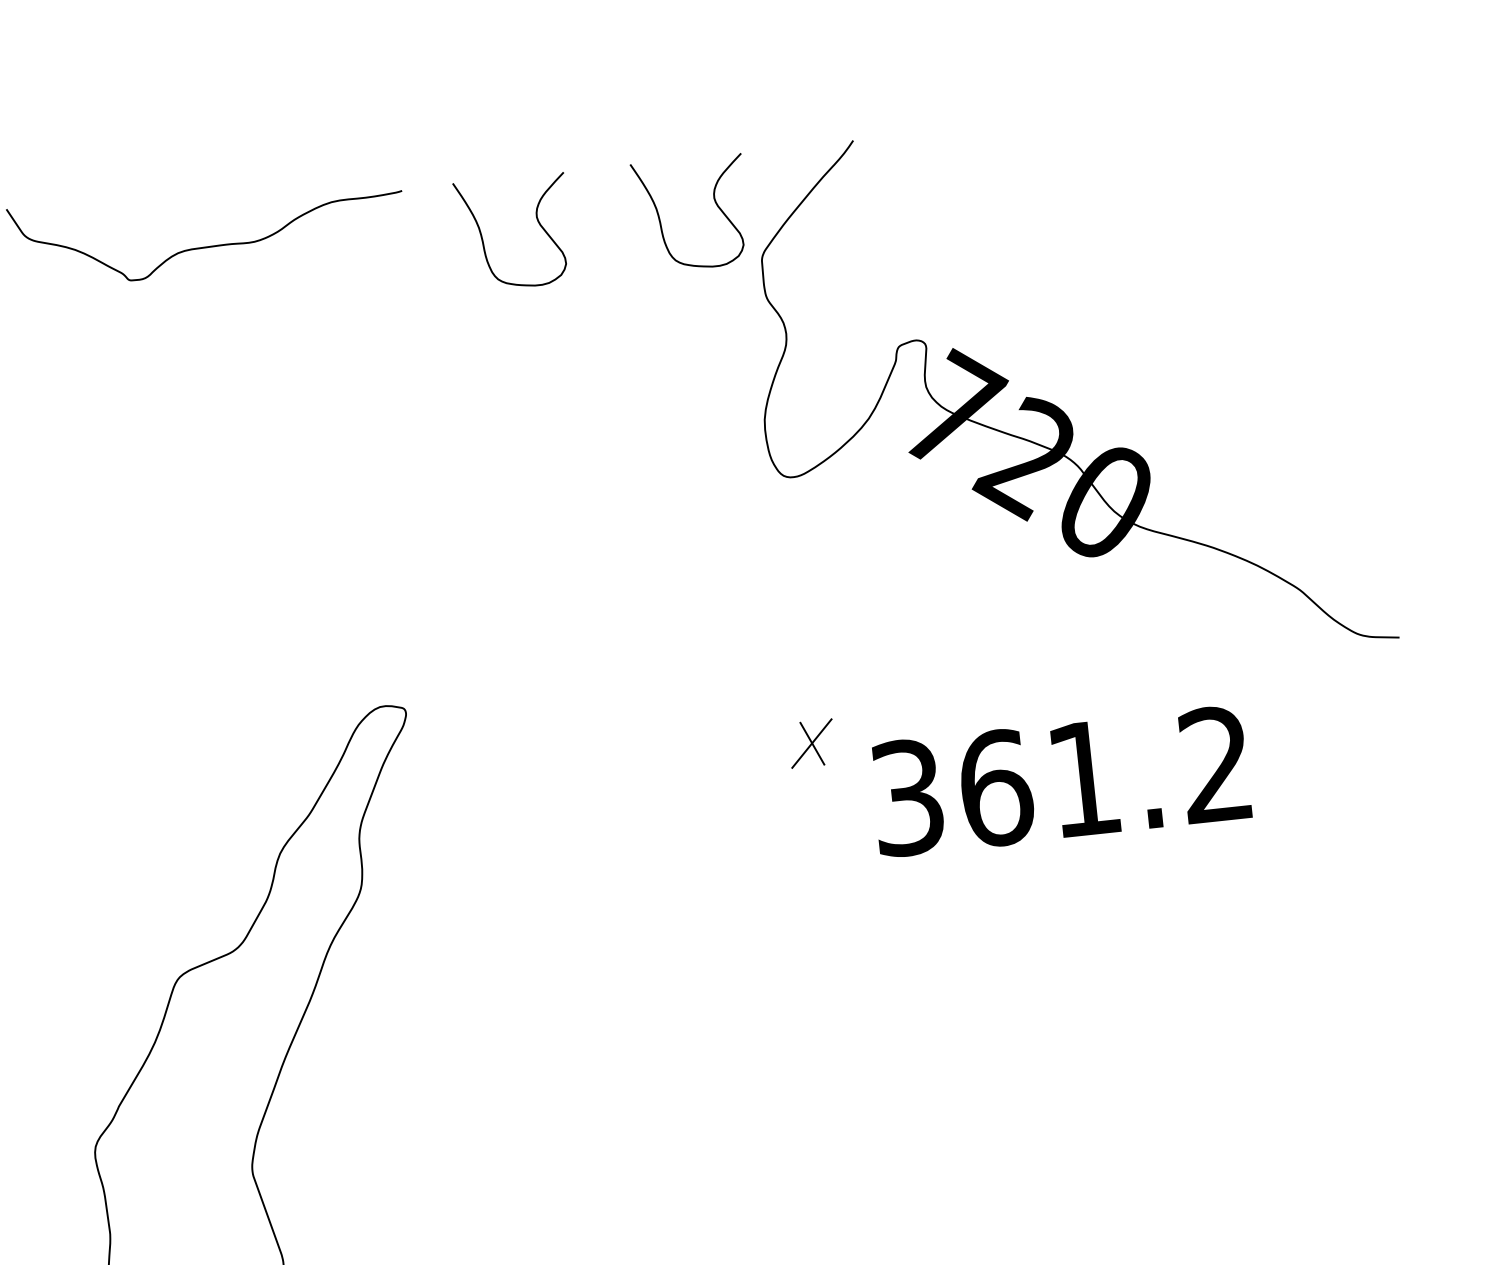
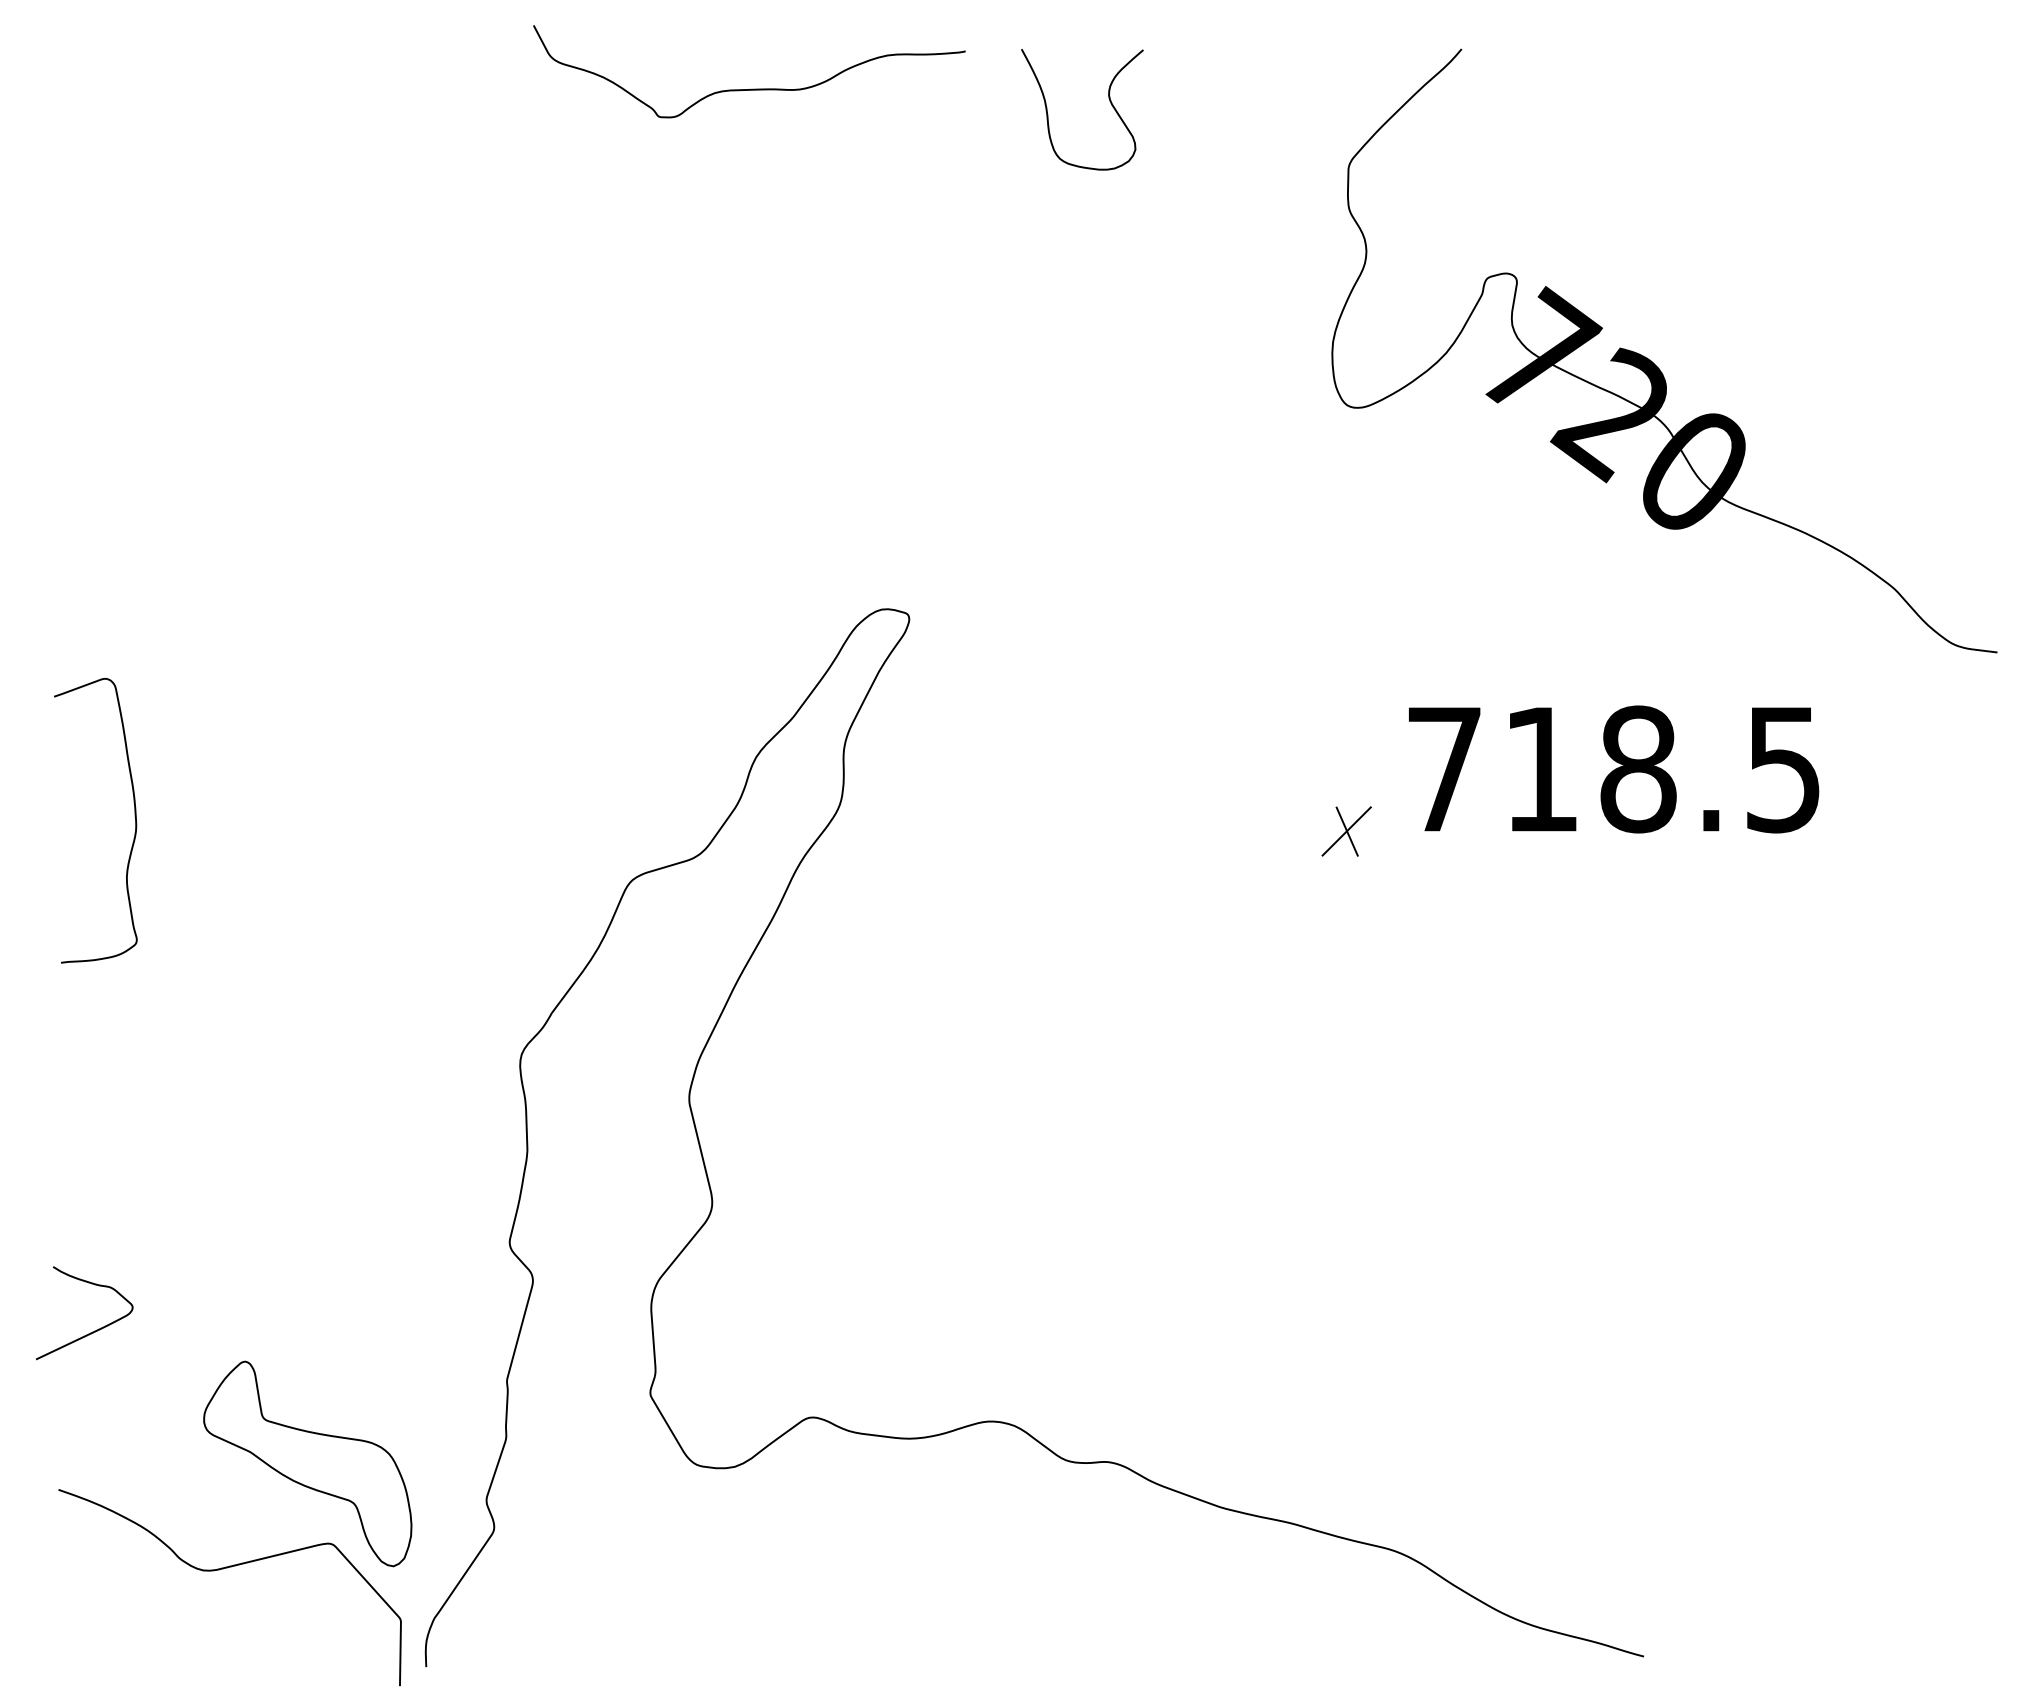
curve: (715, 203) -> (1304, 101), removed
part: (811, 743) -> (1346, 831), moved
text: (1061, 781) -> (1613, 769), 361.2 -> 718.5

